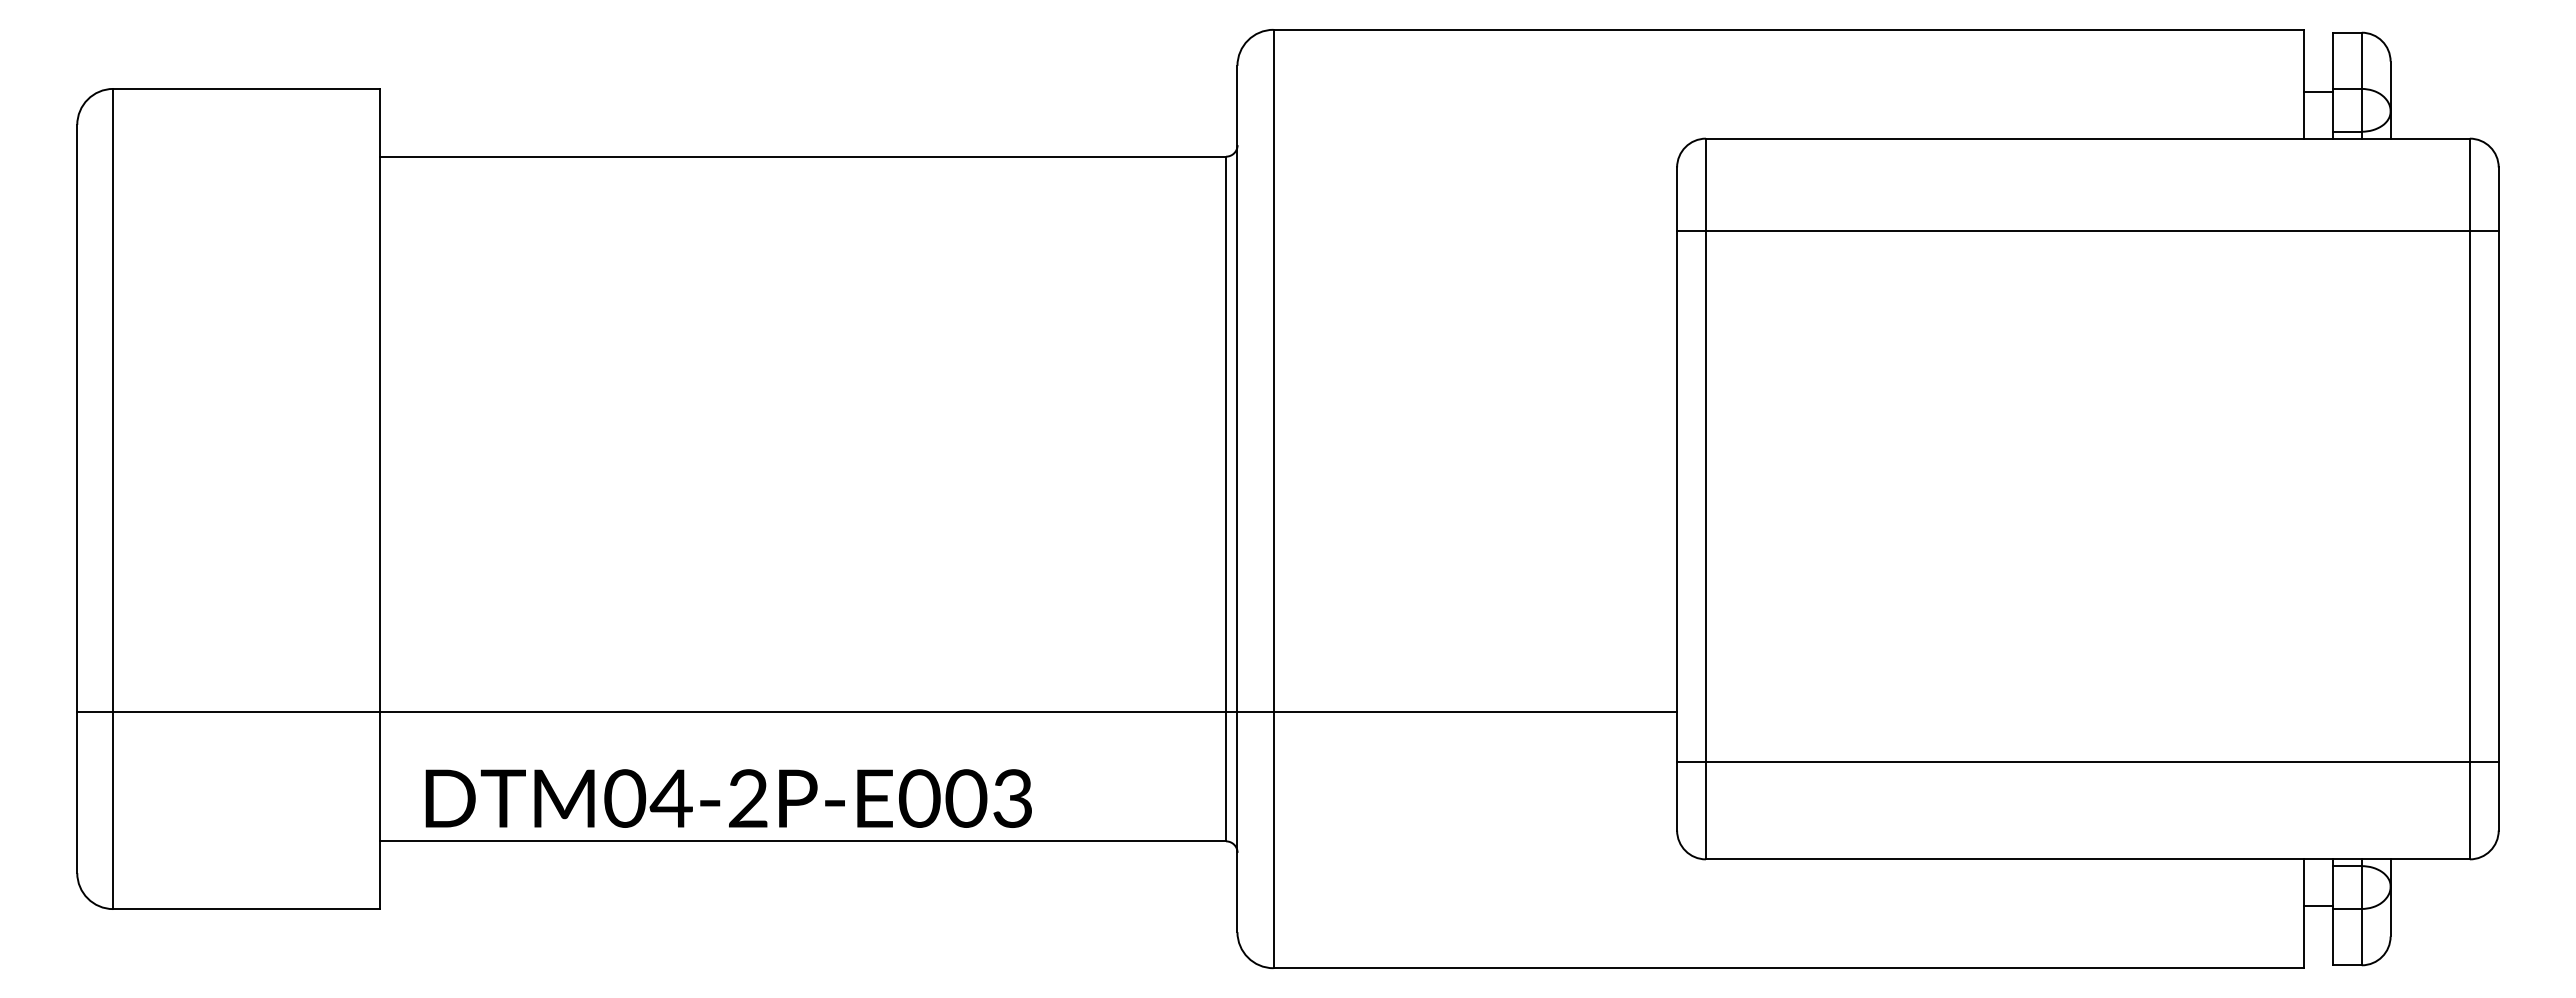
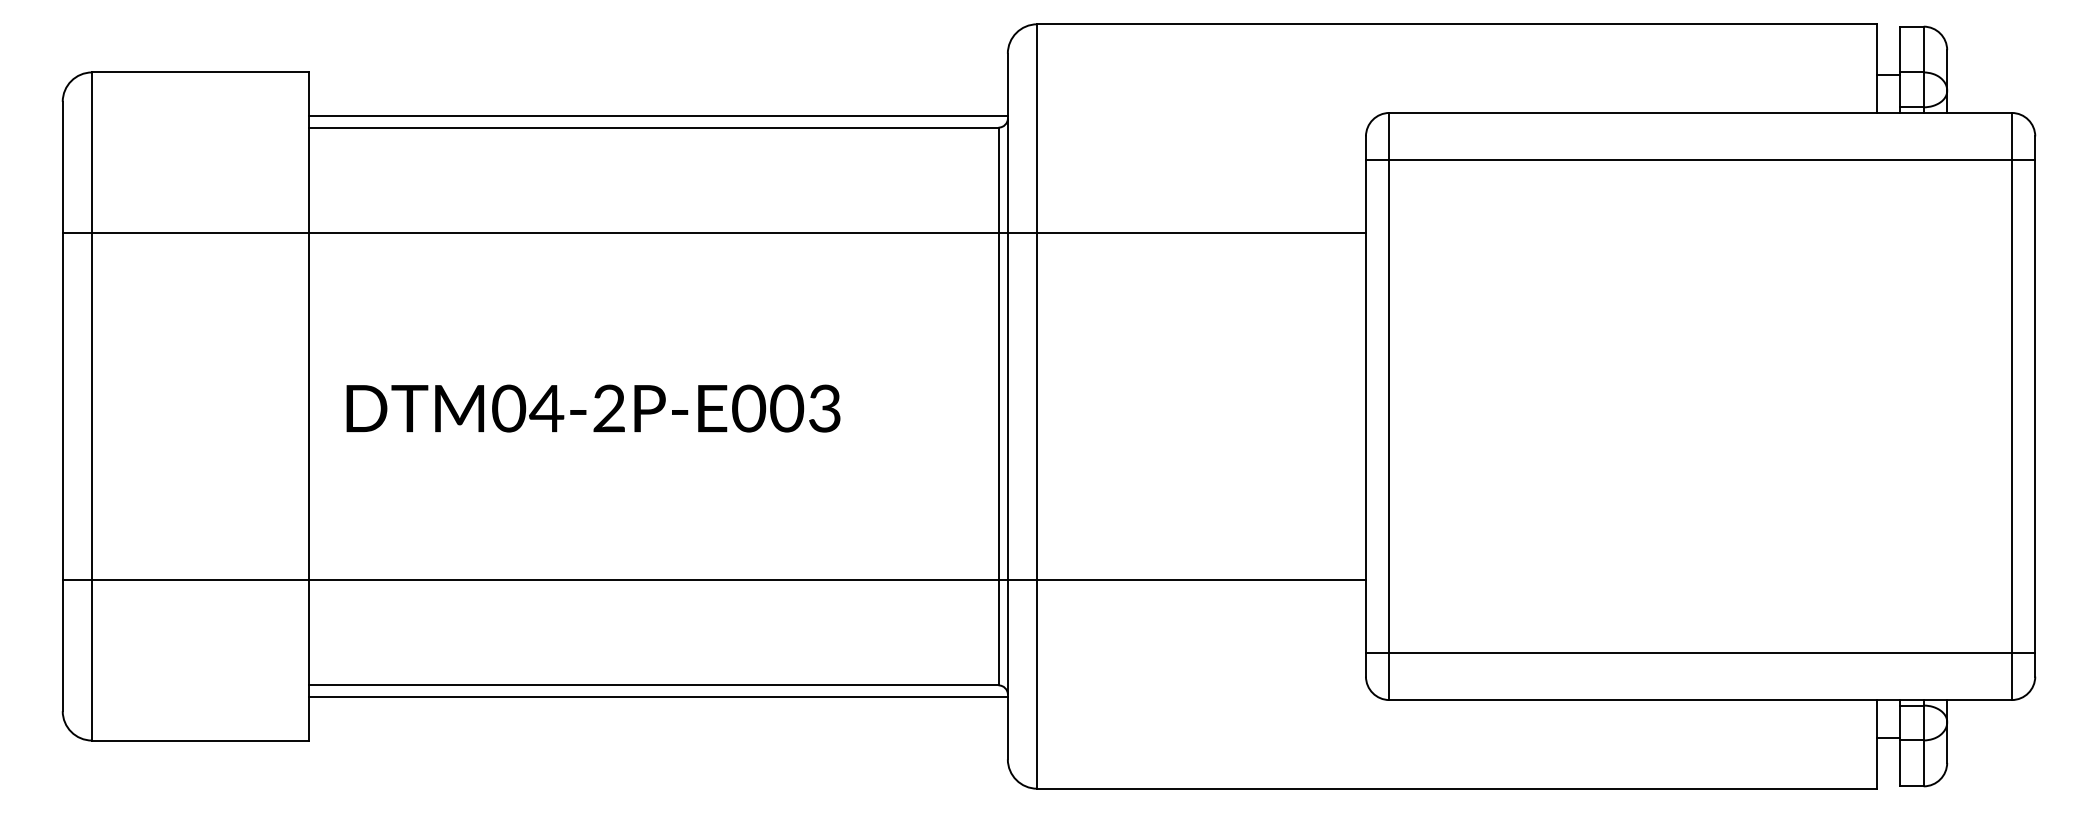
line: (808, 142) -> (658, 116), added
line: (2087, 231) -> (1700, 160), moved
line: (877, 286) -> (714, 233), added
line: (2087, 761) -> (1700, 652), moved
text: (728, 798) -> (593, 408), moved
line: (808, 855) -> (658, 696), added

